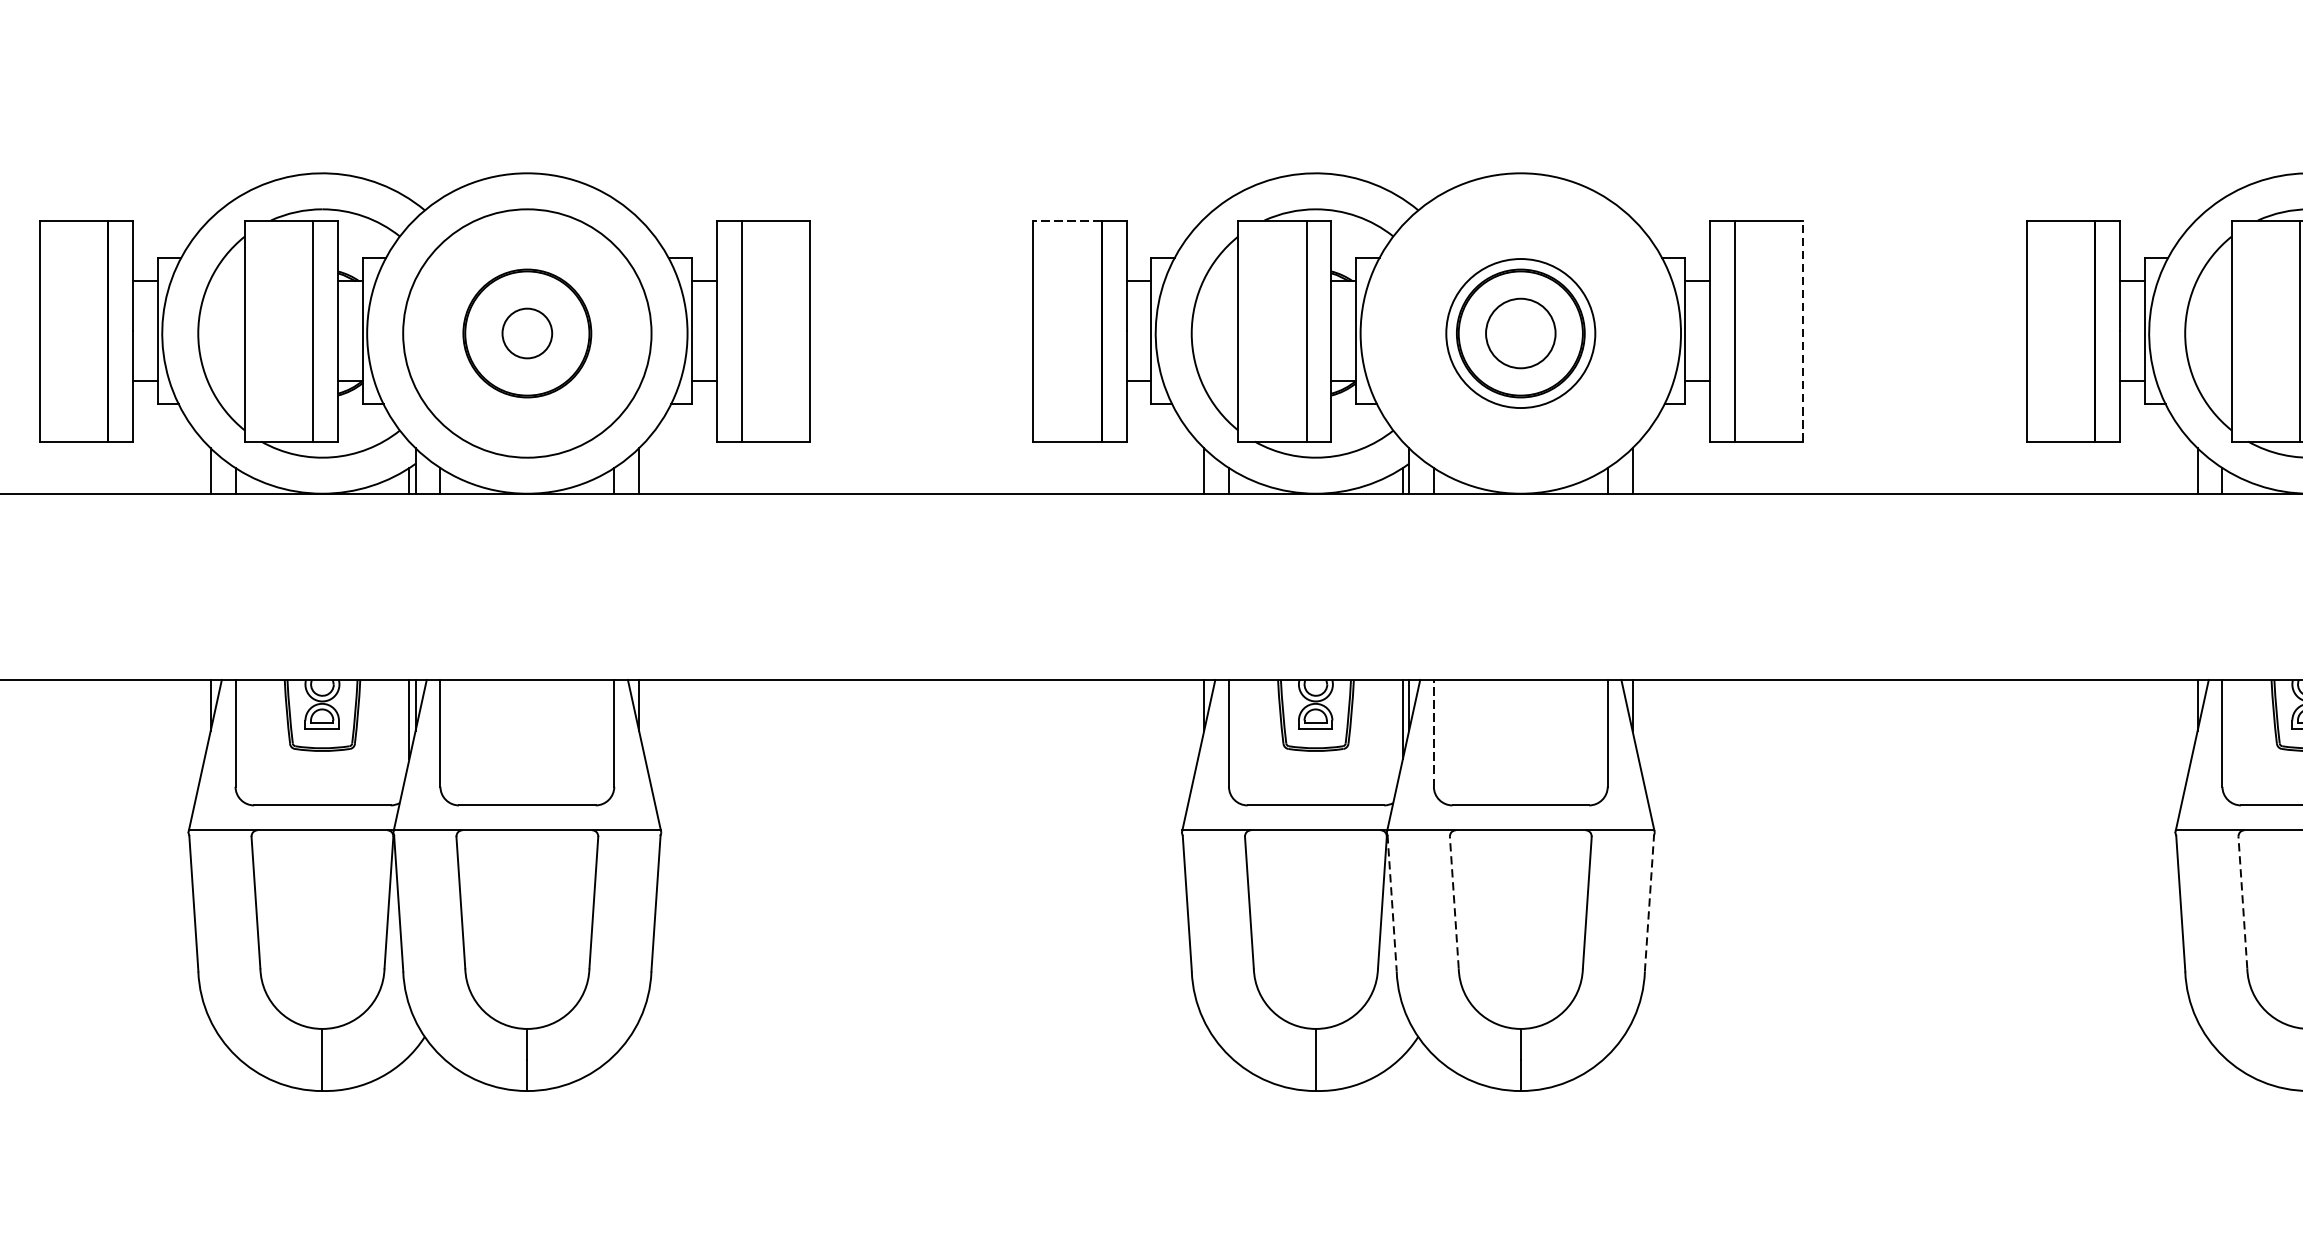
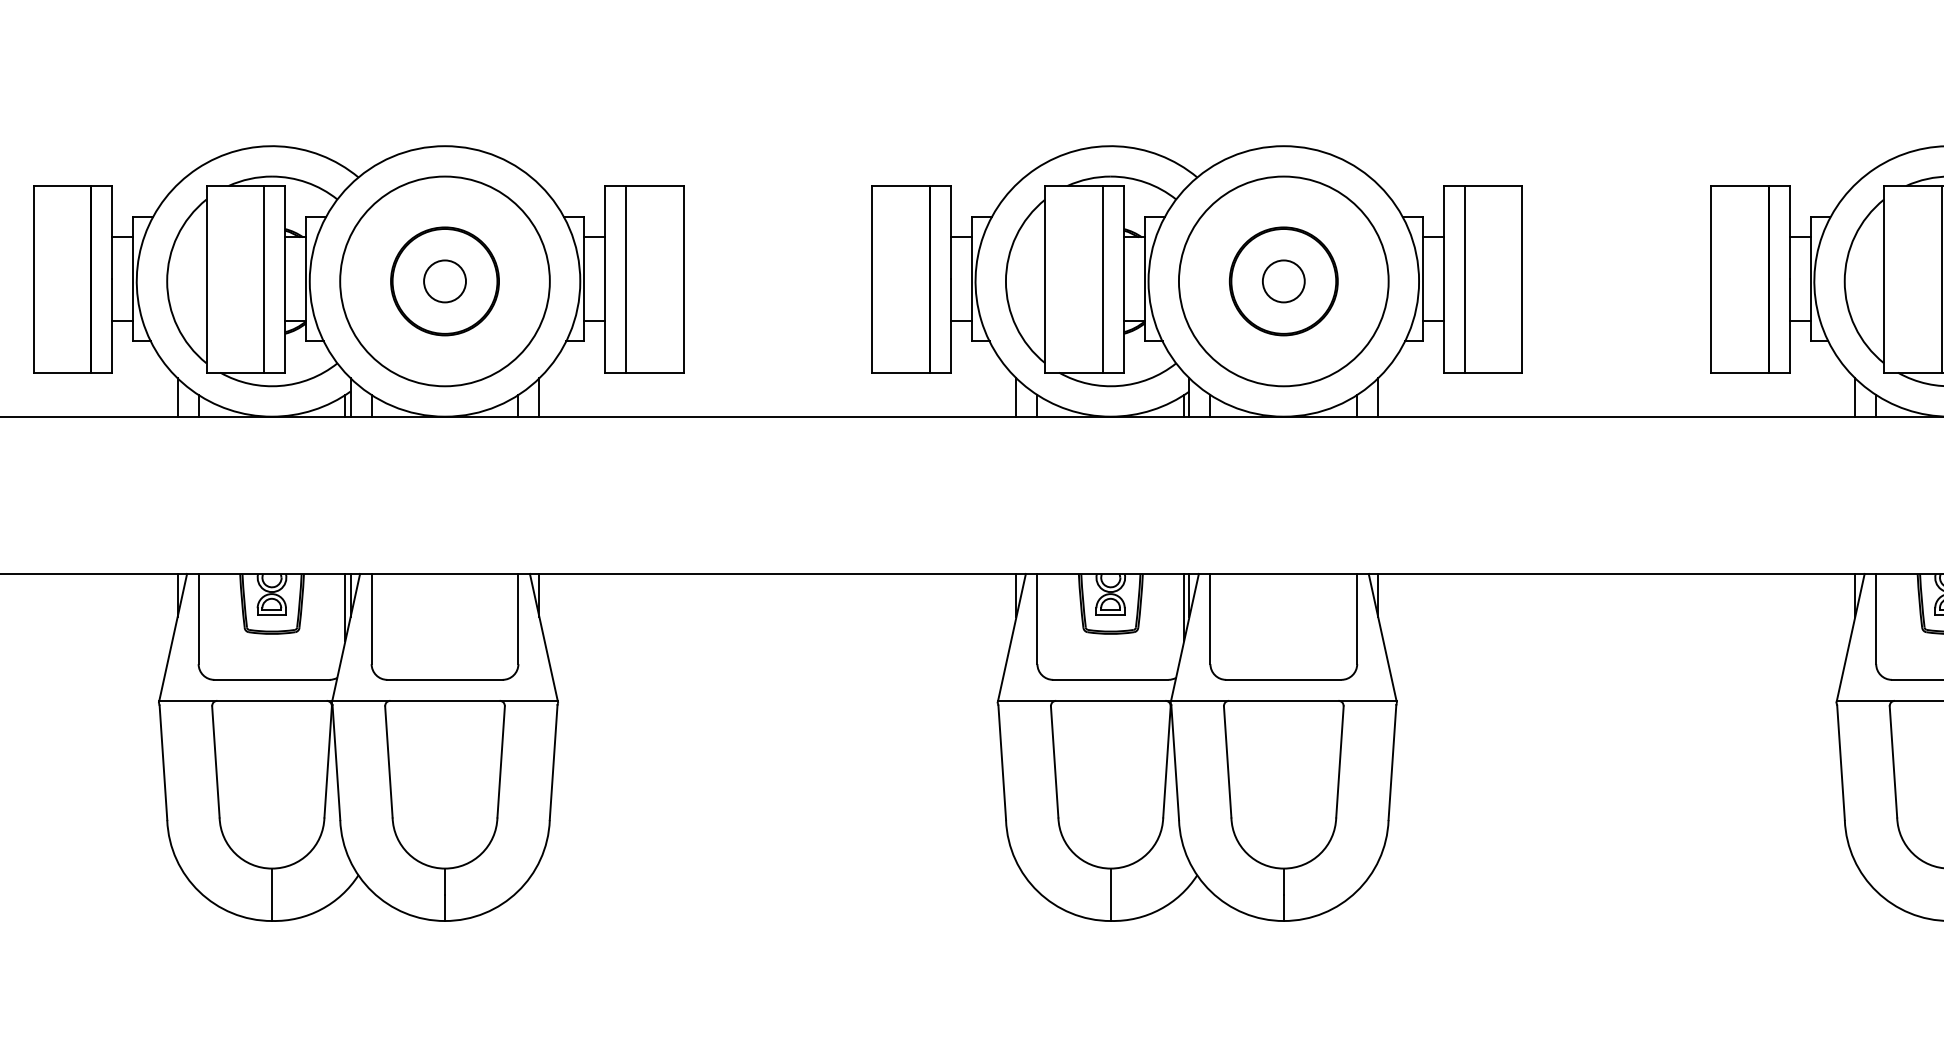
line: (1067, 221) -> (901, 186), dashed -> solid
line: (1803, 330) -> (1522, 278), dashed -> solid
circle: (1520, 333) -> (1283, 281), size x0.71
circle: (1520, 333) -> (1283, 281), size x1.67
line: (1433, 732) -> (1210, 618), dashed -> solid
line: (1454, 902) -> (1227, 761), dashed -> solid
line: (2242, 902) -> (1893, 761), dashed -> solid
line: (1392, 903) -> (1175, 762), dashed -> solid
line: (1649, 903) -> (1392, 762), dashed -> solid

